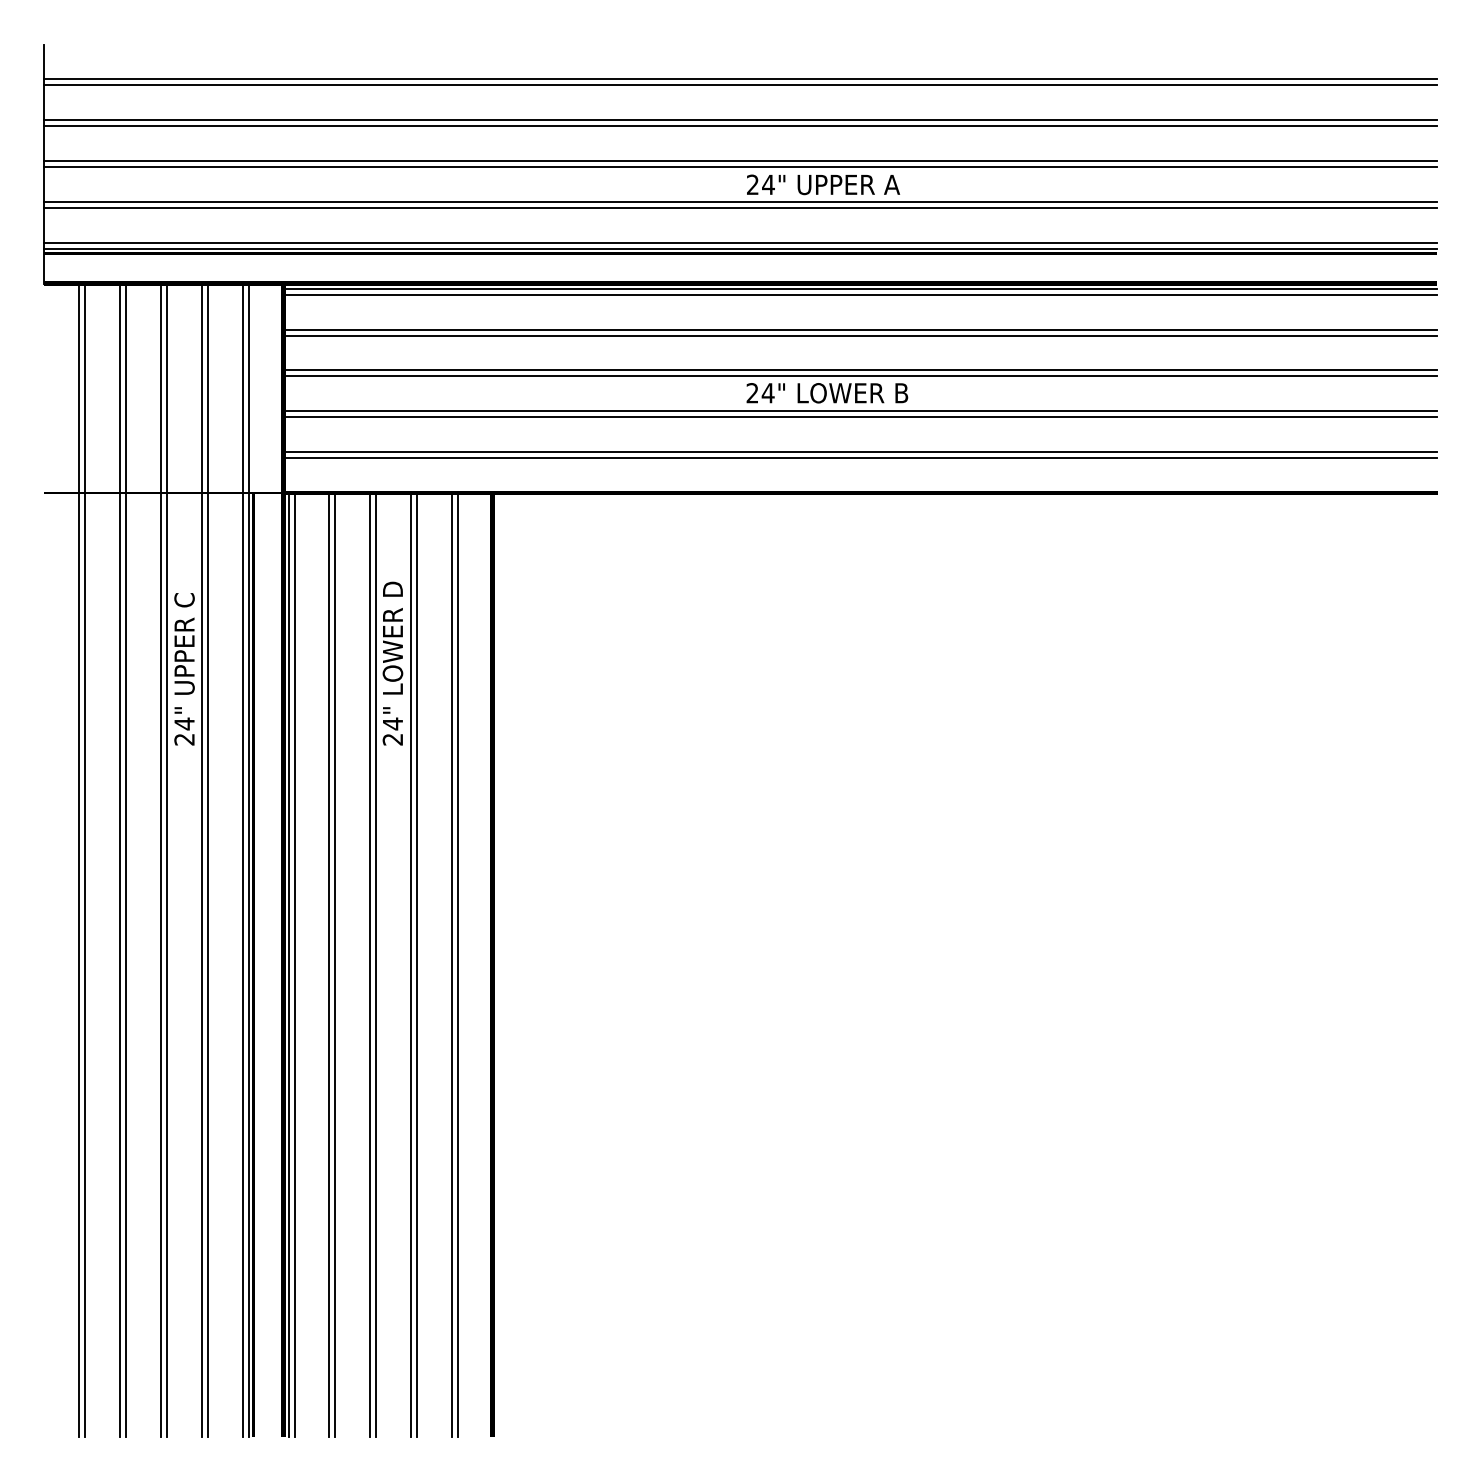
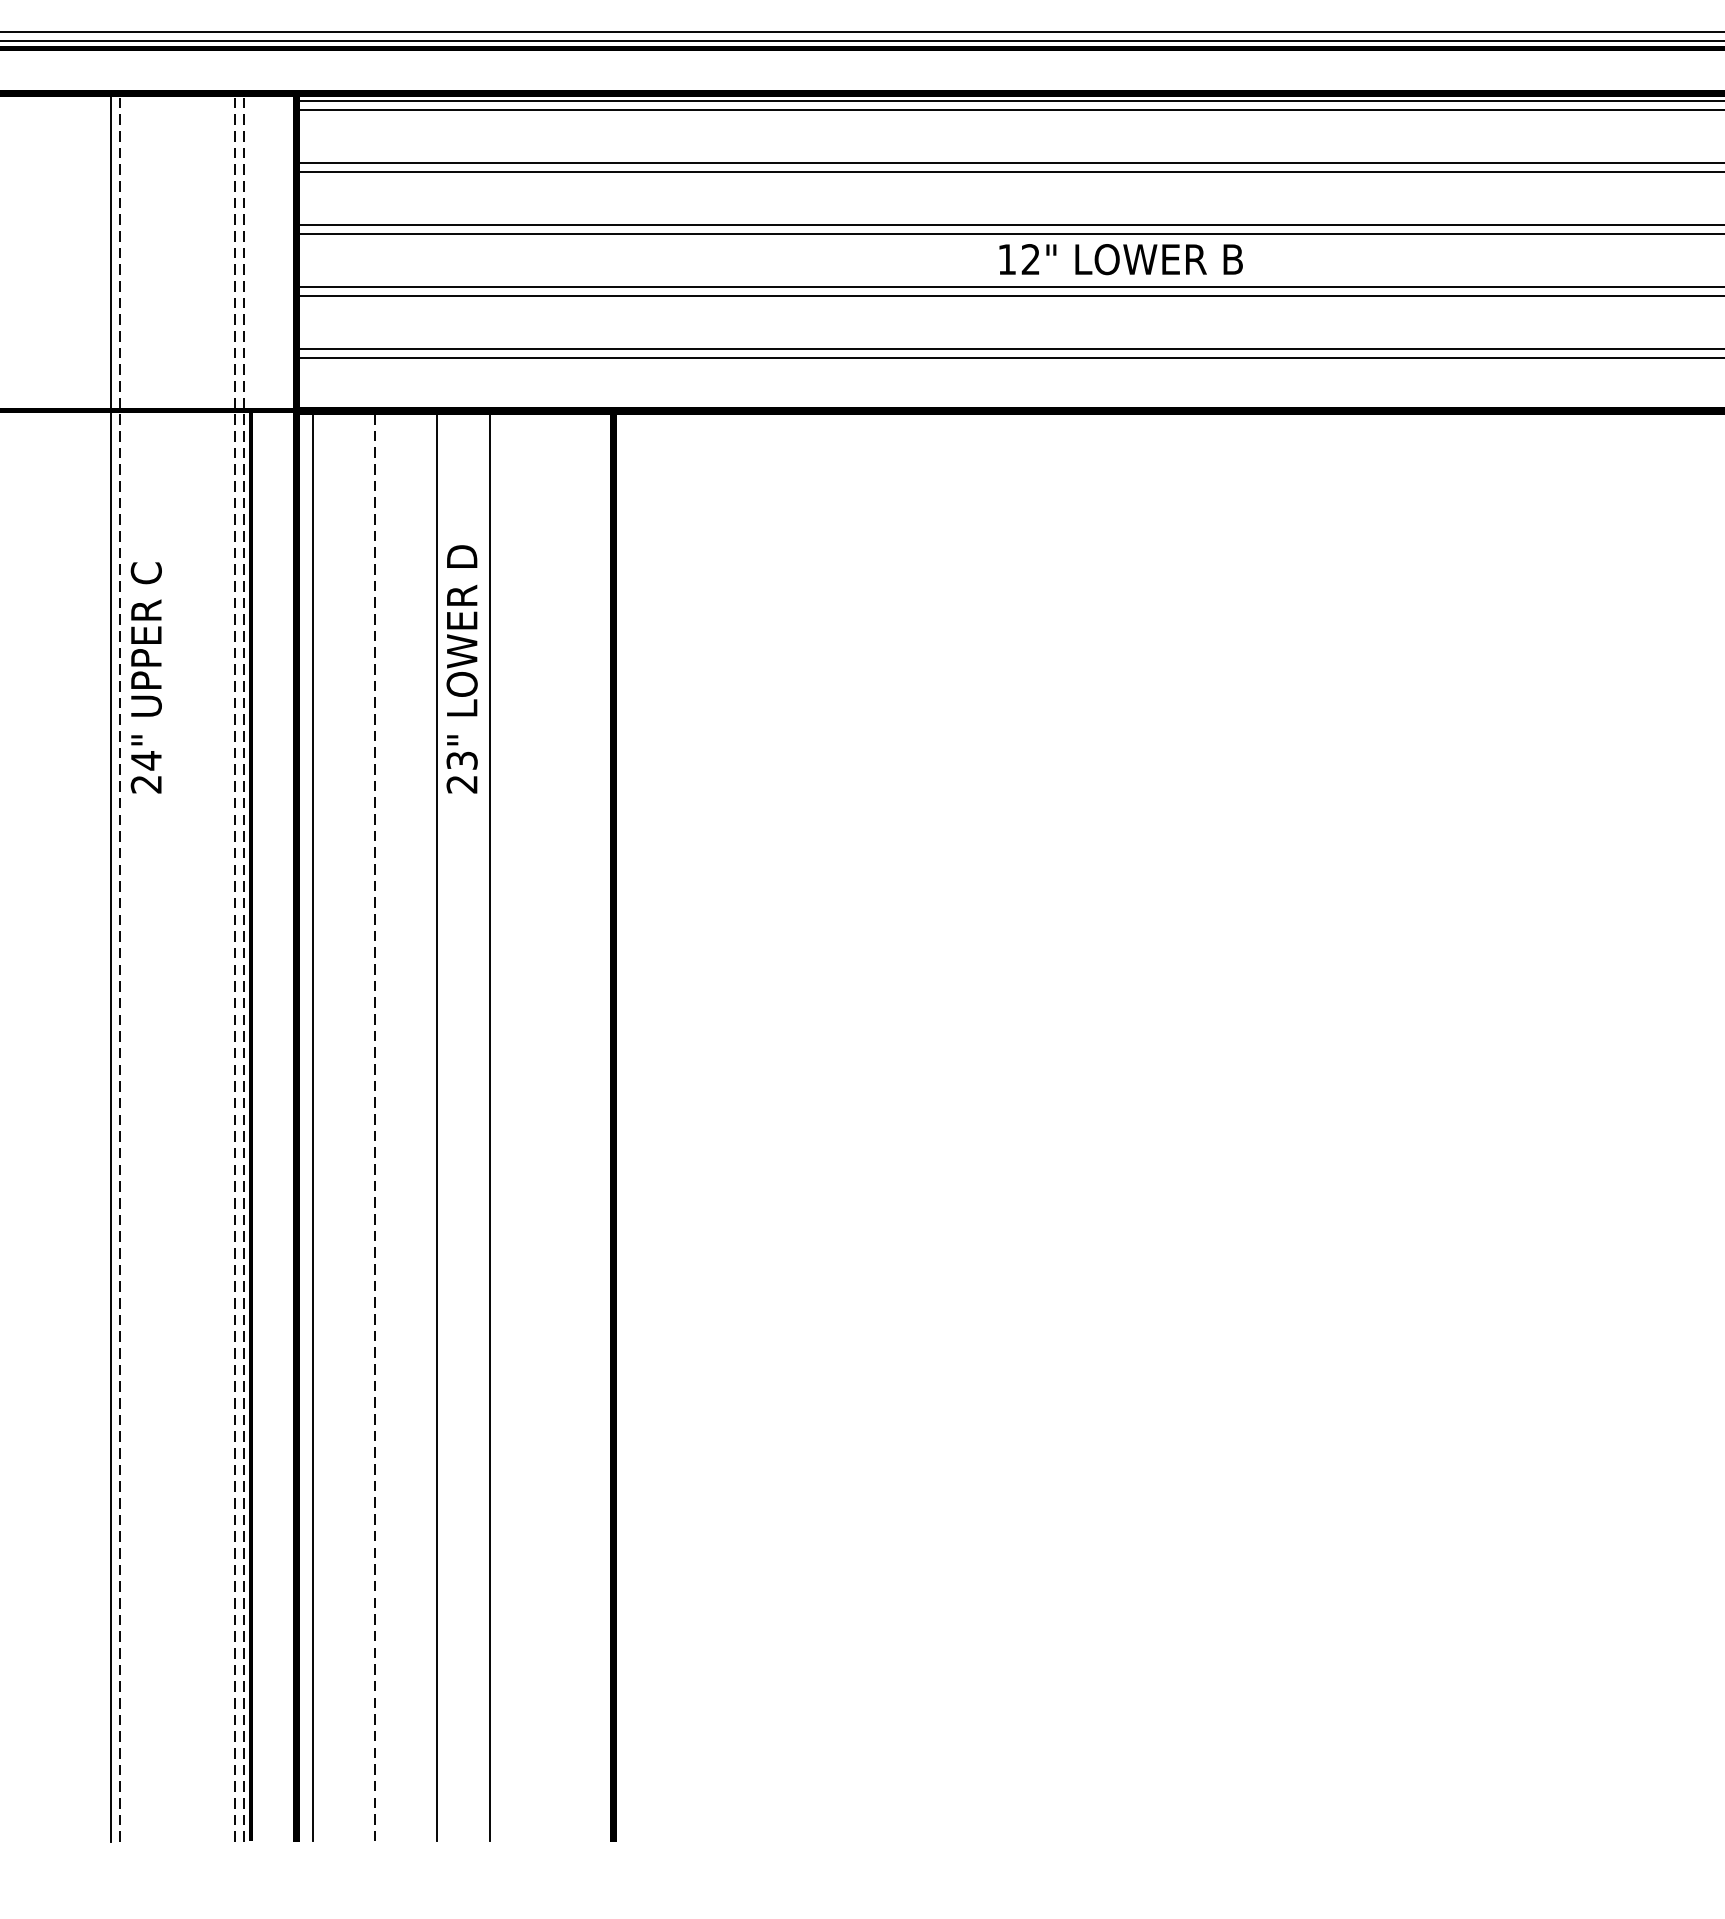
text: (760, 393) -> (1019, 259), 24" -> 12"
text: (392, 723) -> (461, 760), 24" -> 23"
line: (120, 860) -> (49, 967), removed
line: (126, 860) -> (58, 967), removed
line: (167, 860) -> (120, 967), solid -> dashed
line: (201, 860) -> (172, 967), removed
line: (207, 860) -> (181, 967), removed
line: (242, 860) -> (234, 967), solid -> dashed
line: (248, 860) -> (243, 967), solid -> dashed
line: (335, 964) -> (375, 1125), solid -> dashed
line: (288, 965) -> (303, 1126), removed
line: (329, 965) -> (366, 1126), removed
line: (370, 965) -> (428, 1126), removed
line: (417, 965) -> (499, 1126), removed
line: (452, 965) -> (552, 1126), removed
line: (458, 965) -> (561, 1126), removed

